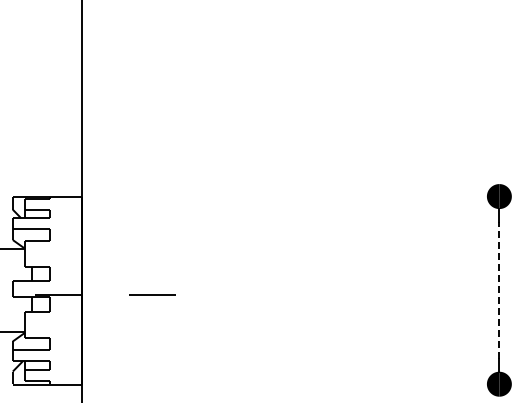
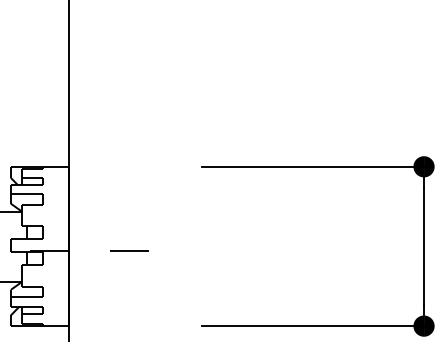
line: (368, 196) -> (312, 166), added
line: (499, 290) -> (424, 246), dashed -> solid
line: (368, 384) -> (312, 326), added

